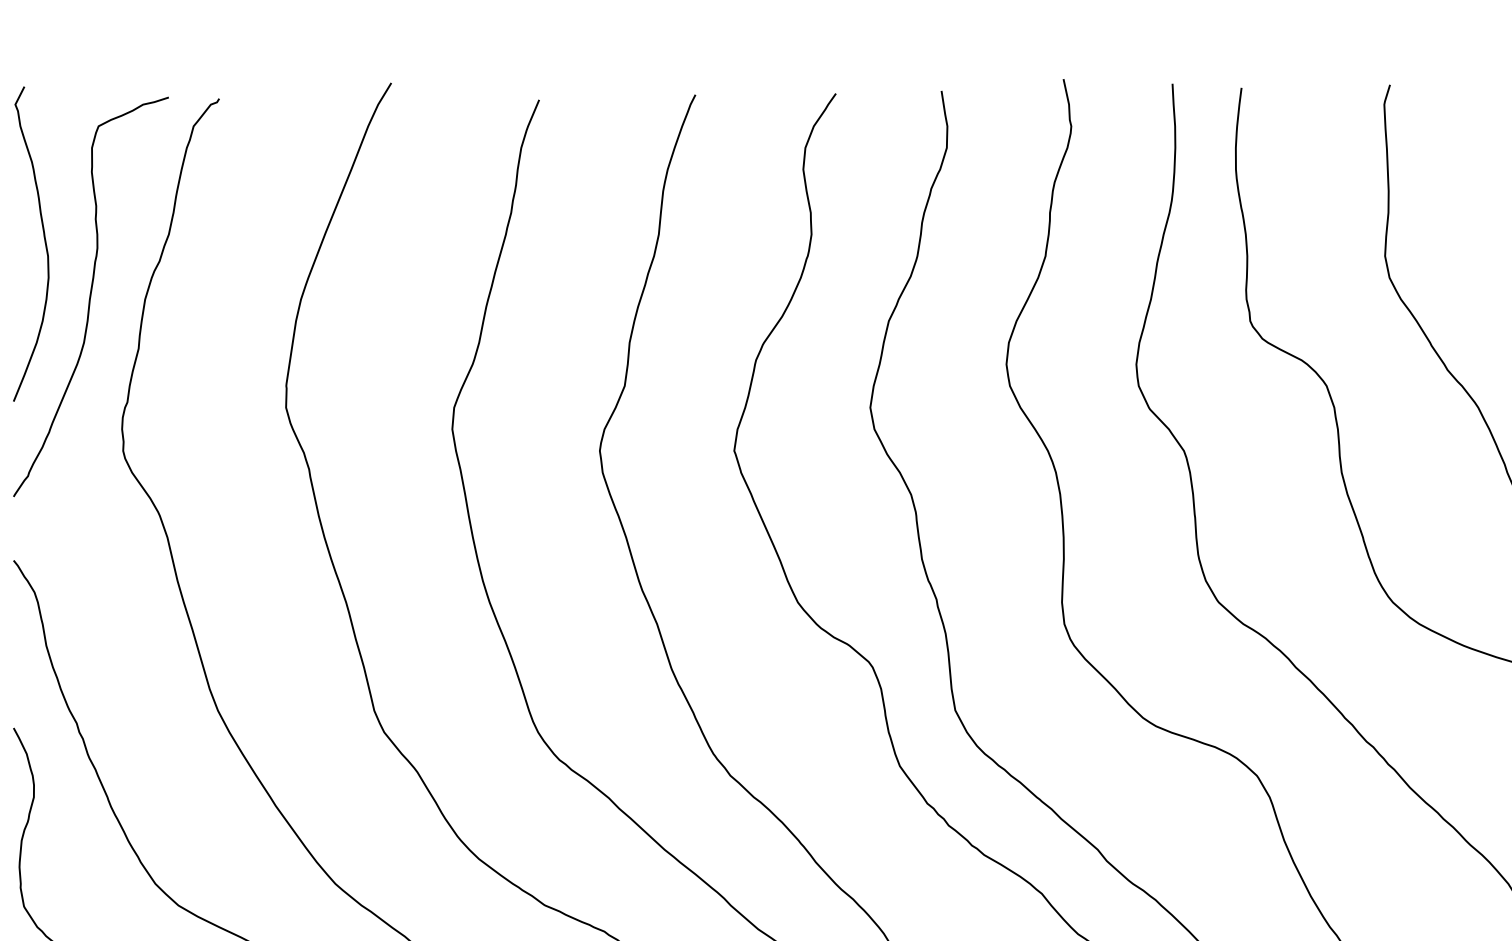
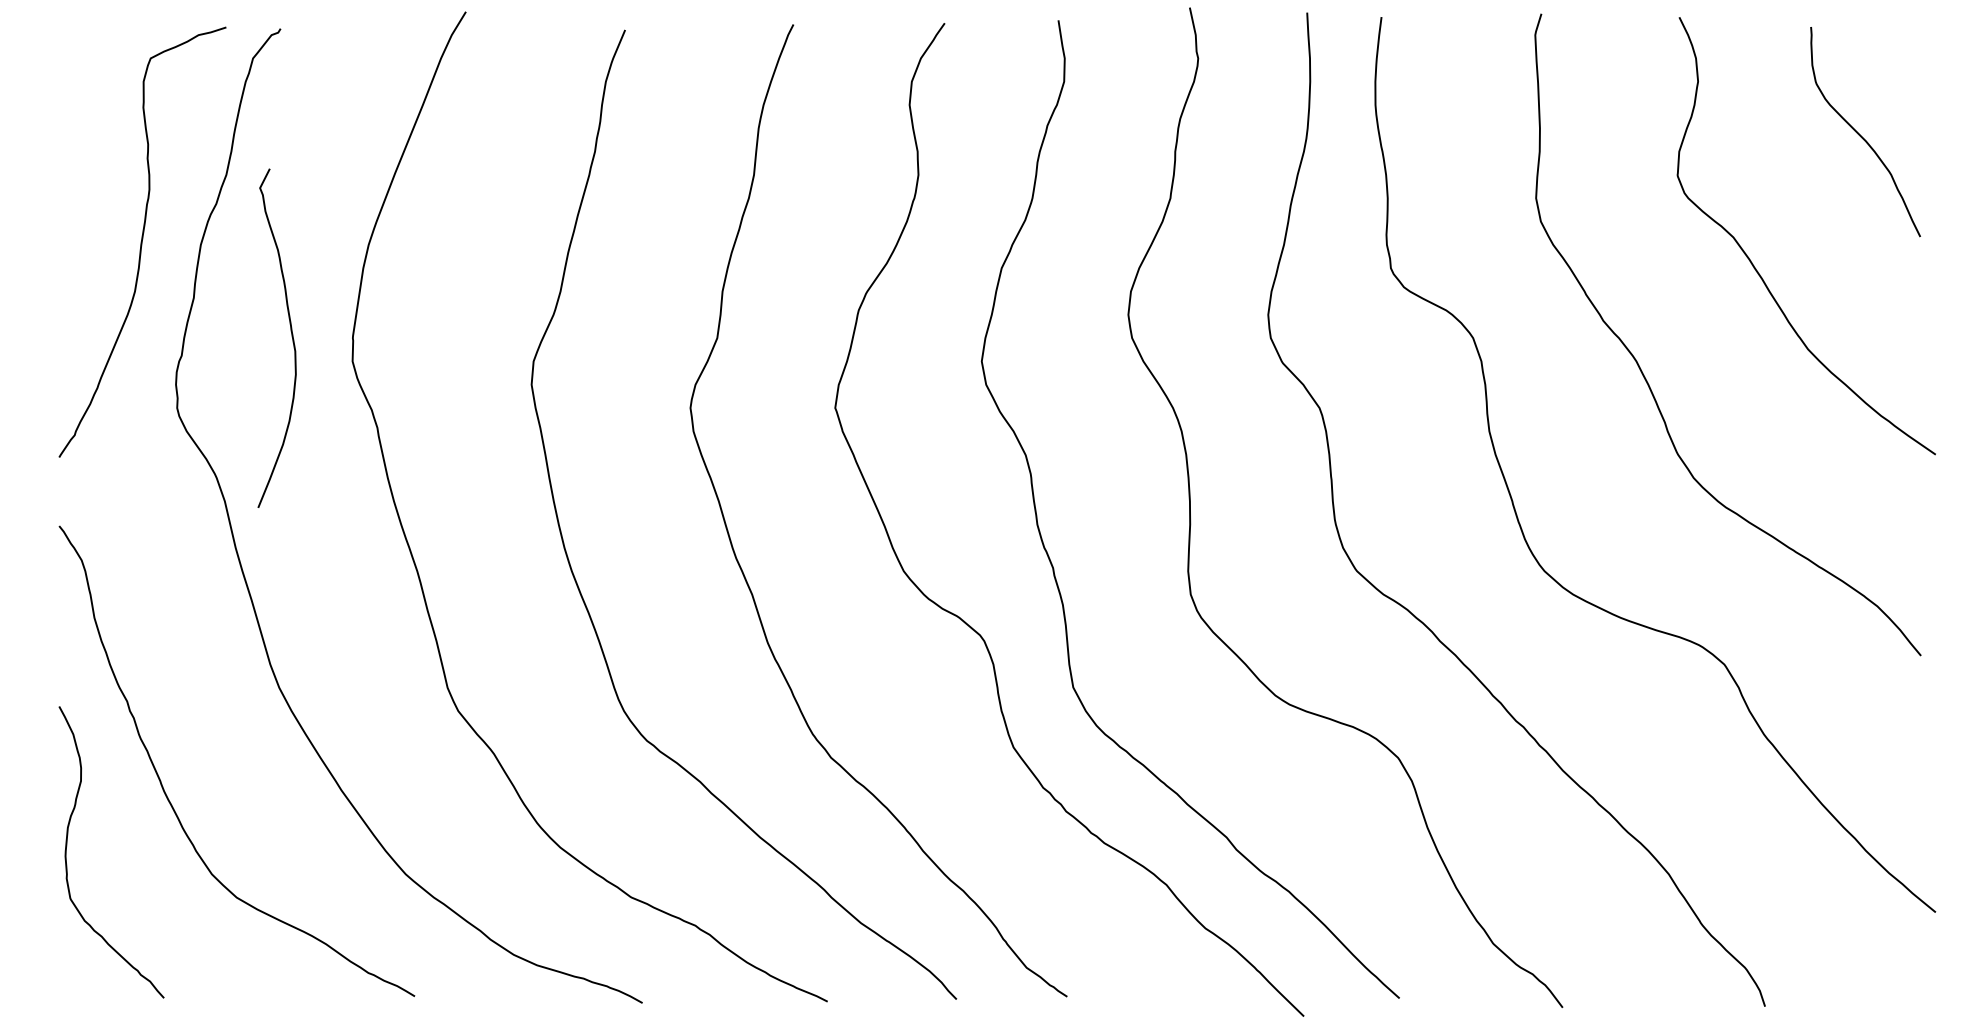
curve: (44, 243) -> (291, 337), moved

